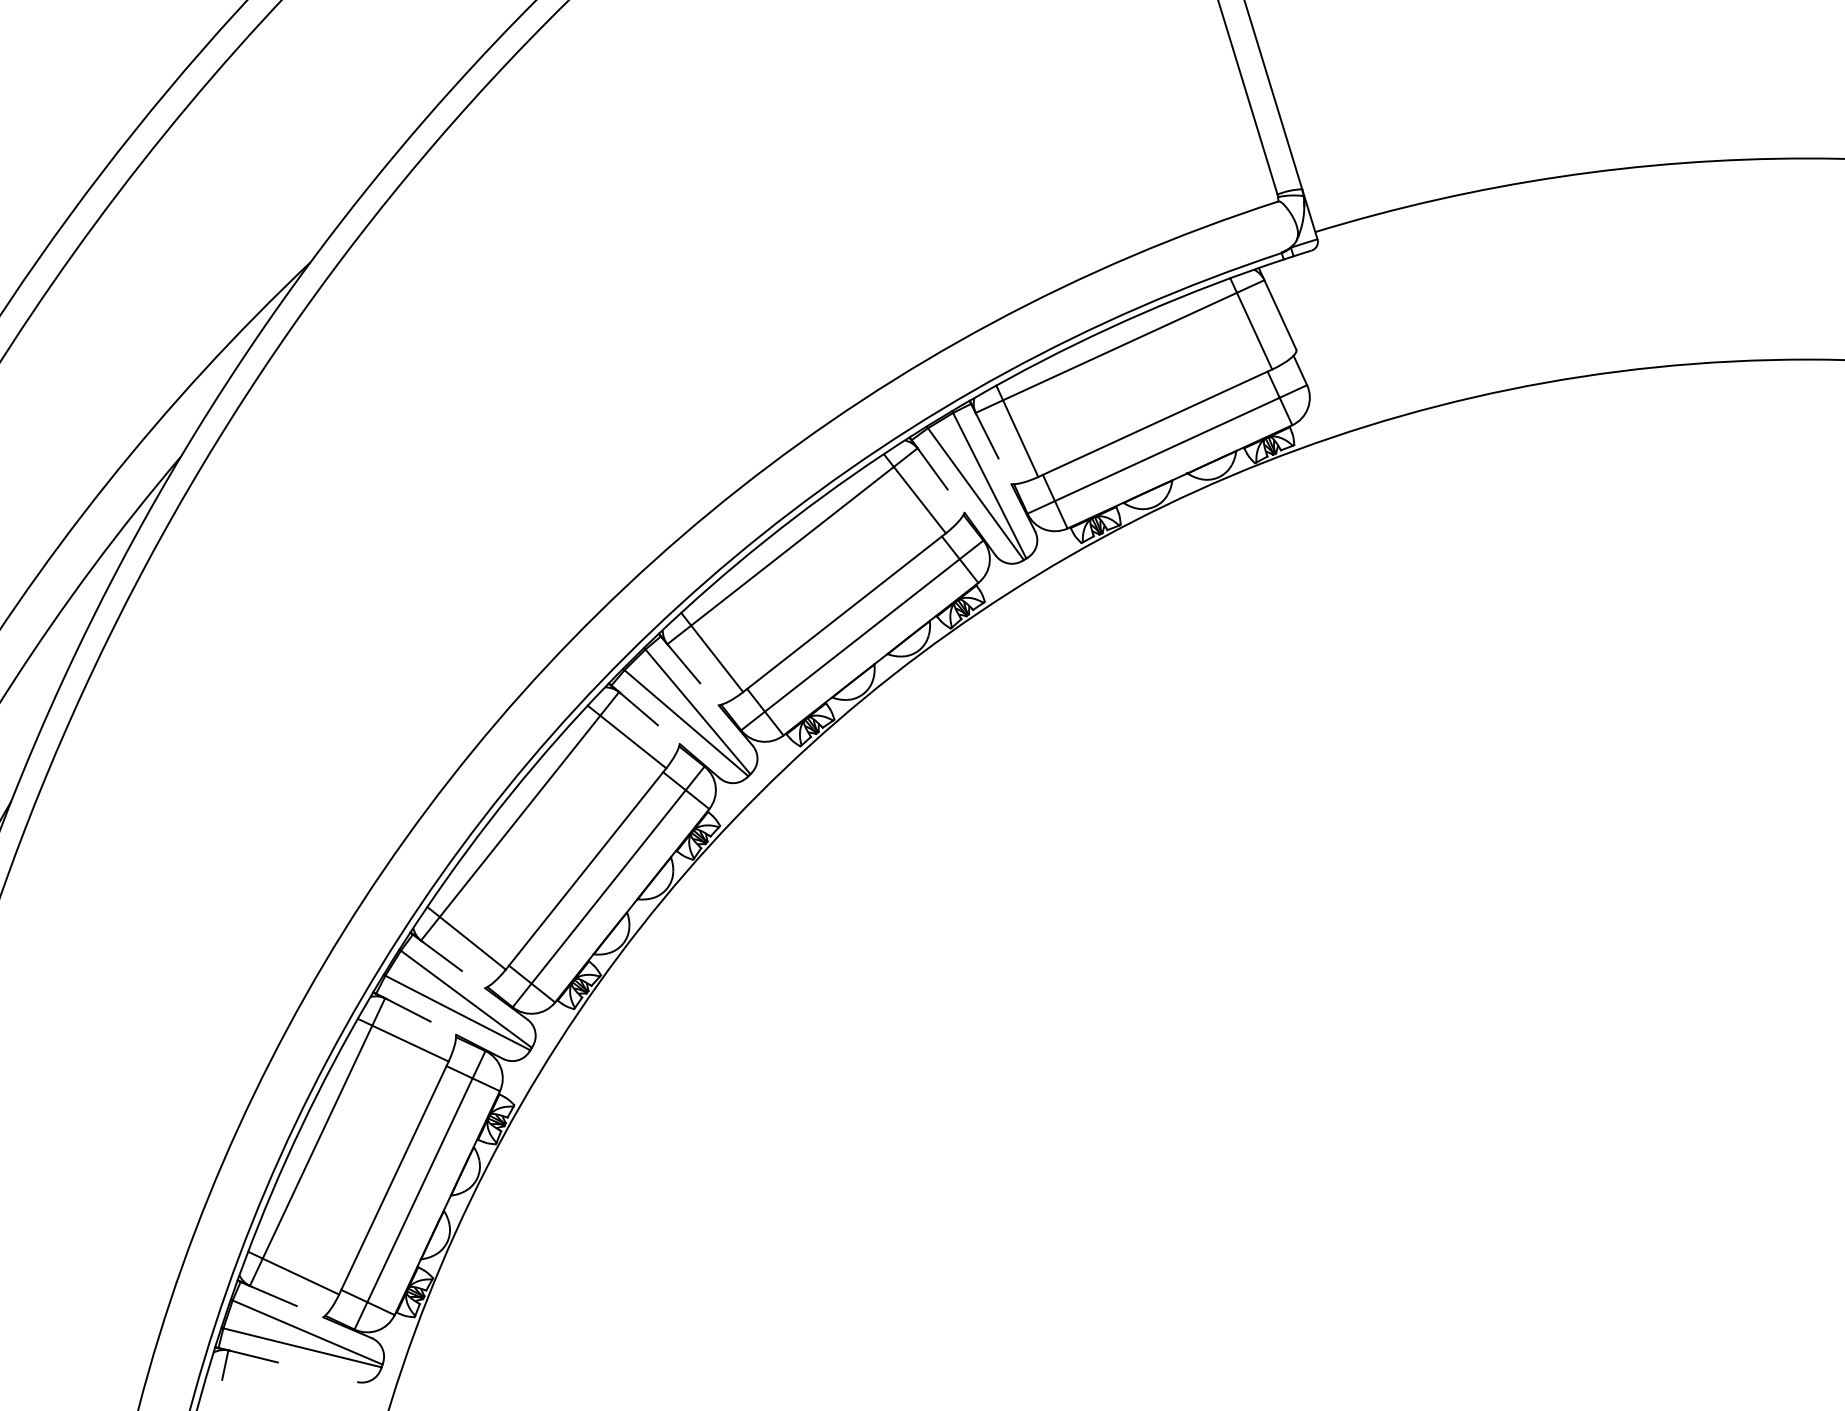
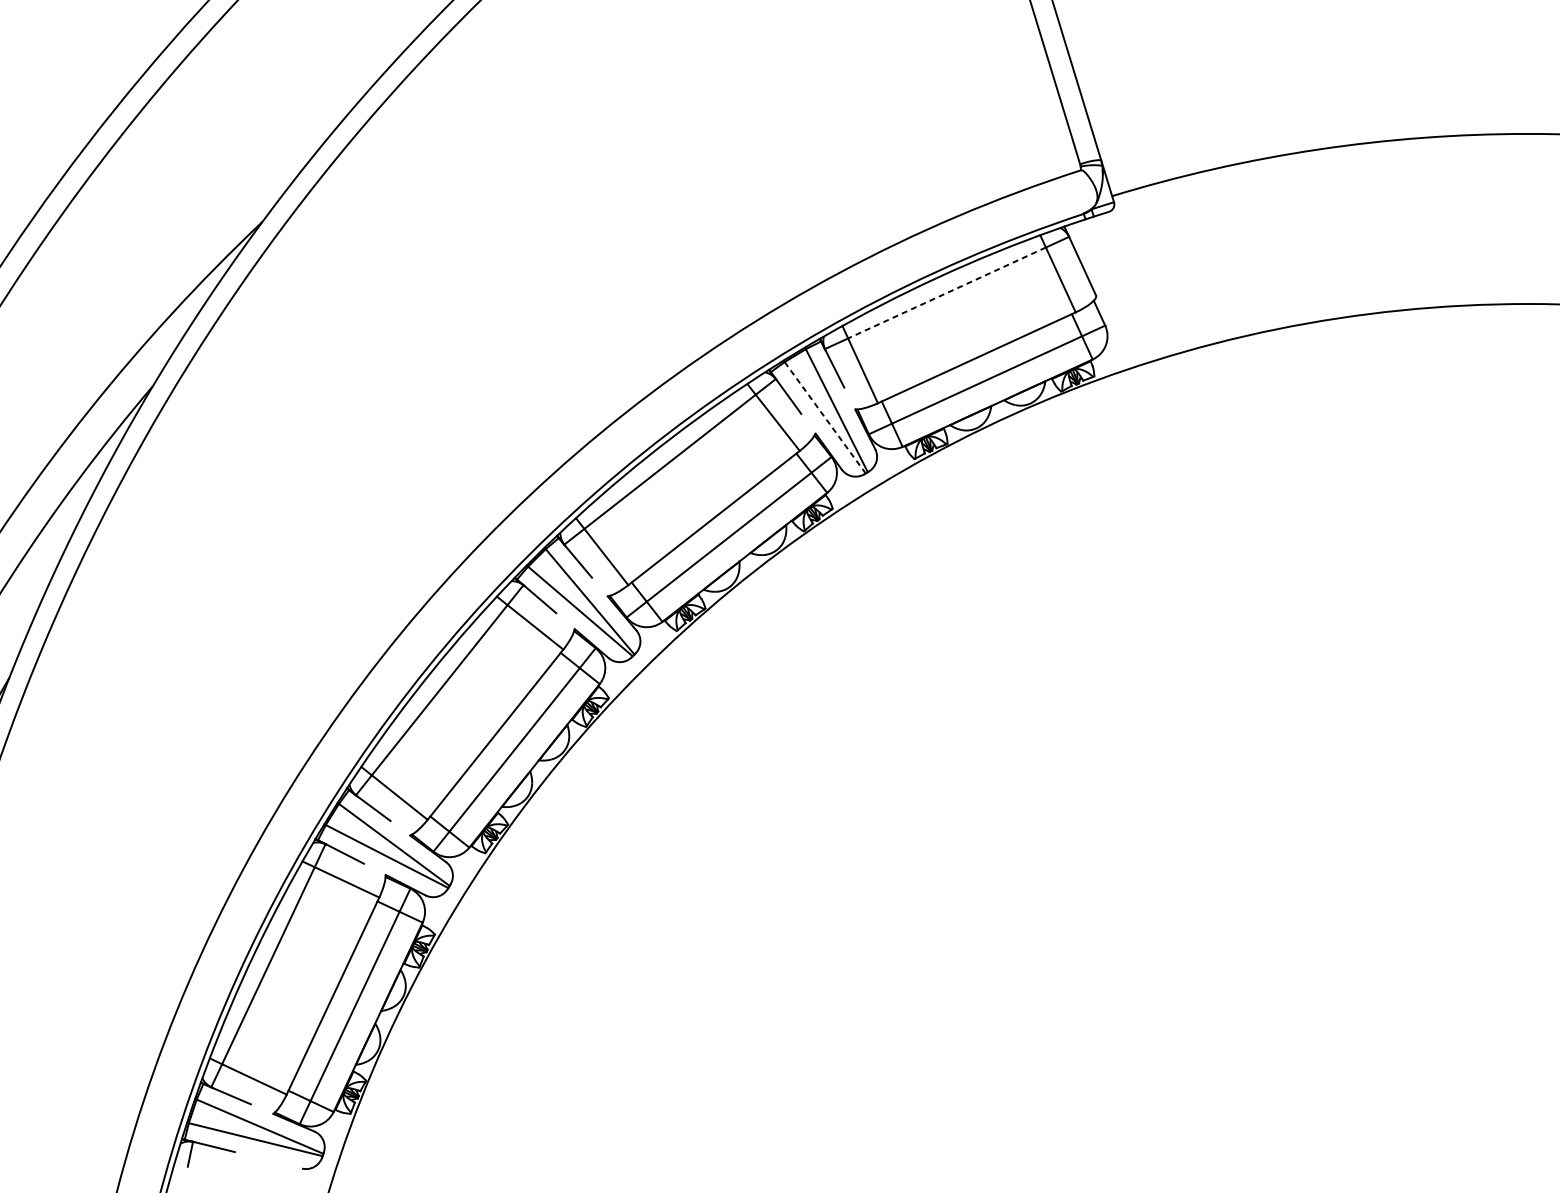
line: (1120, 346) -> (947, 292), solid -> dashed
line: (976, 494) -> (825, 418), solid -> dashed

